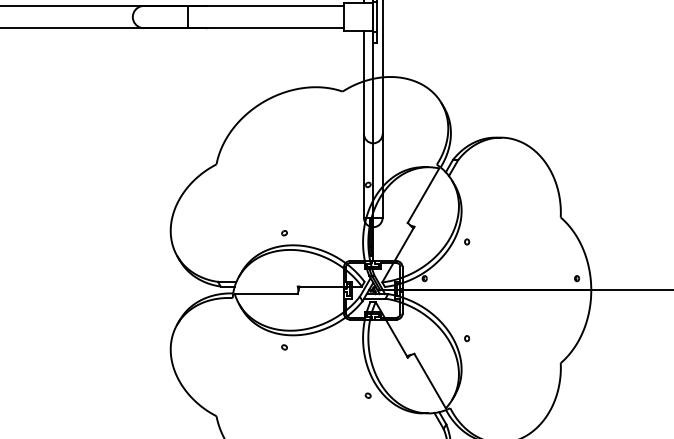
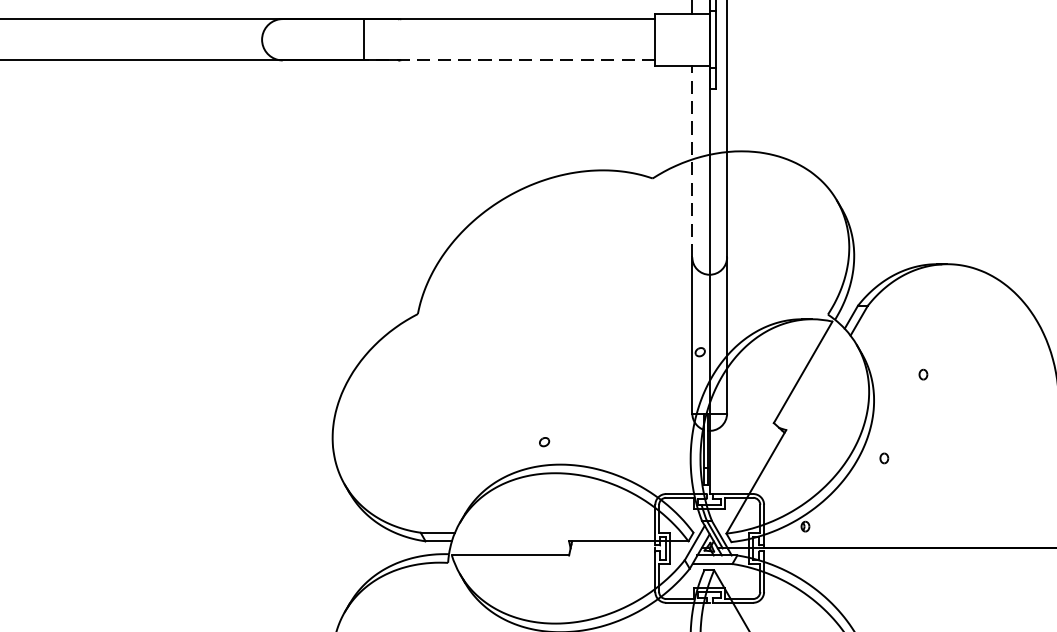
line: (265, 28) -> (509, 61), solid -> dashed
line: (363, 82) -> (691, 161), solid -> dashed
part: (488, 196) -> (924, 373), added

